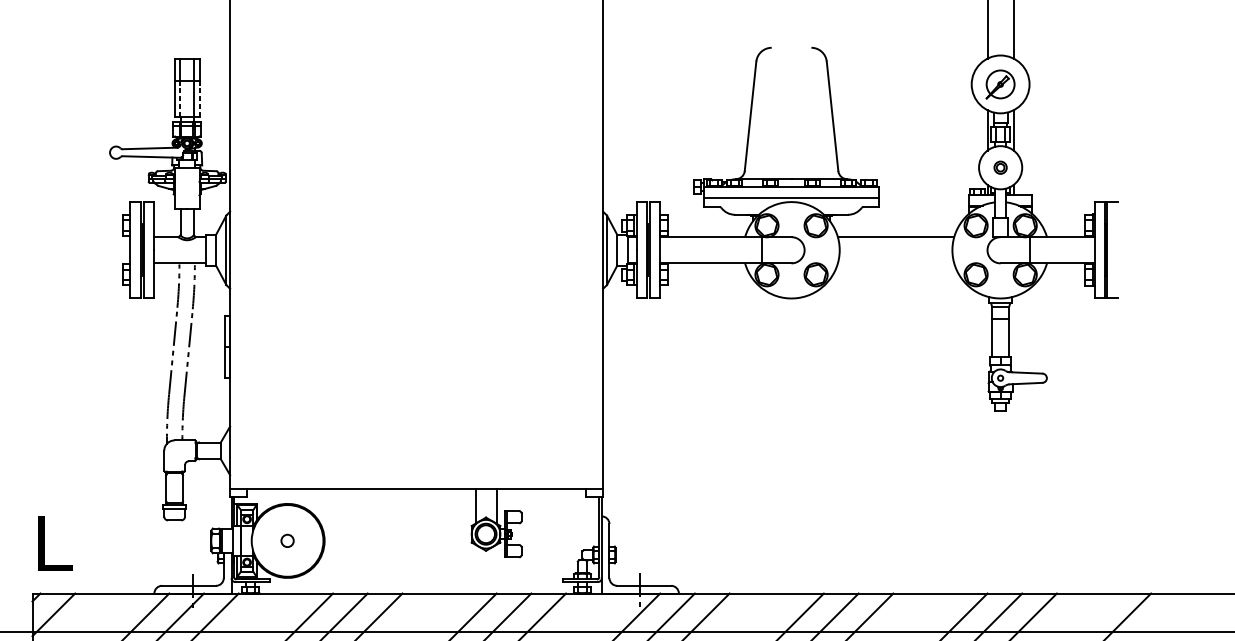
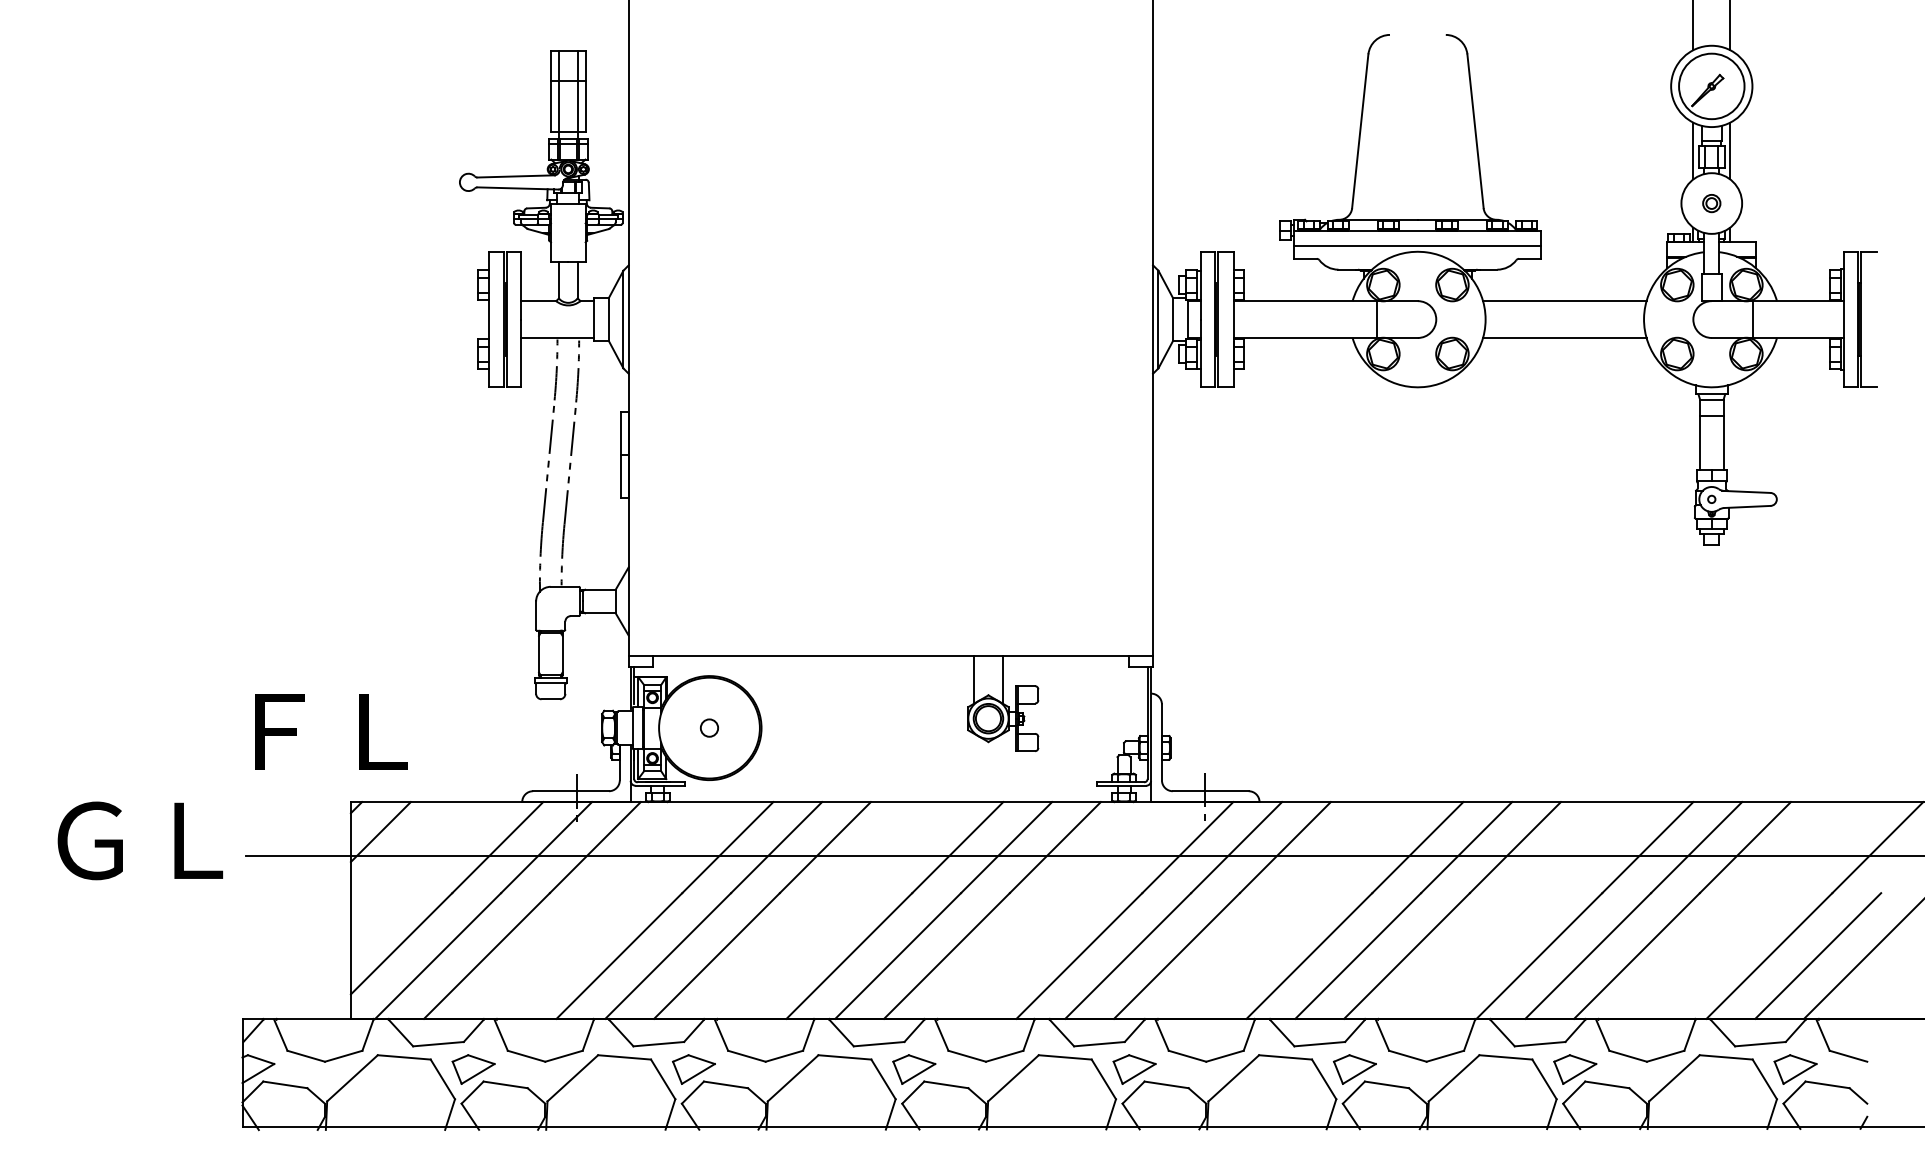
circle: (1000, 84) -> (1711, 86), size x1.67
line: (180, 99) -> (558, 107), dashed -> solid
line: (199, 99) -> (585, 107), dashed -> solid
line: (895, 263) -> (1564, 337), added

